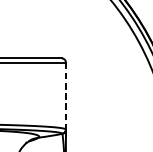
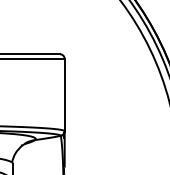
line: (65, 96) -> (64, 95), dashed -> solid

